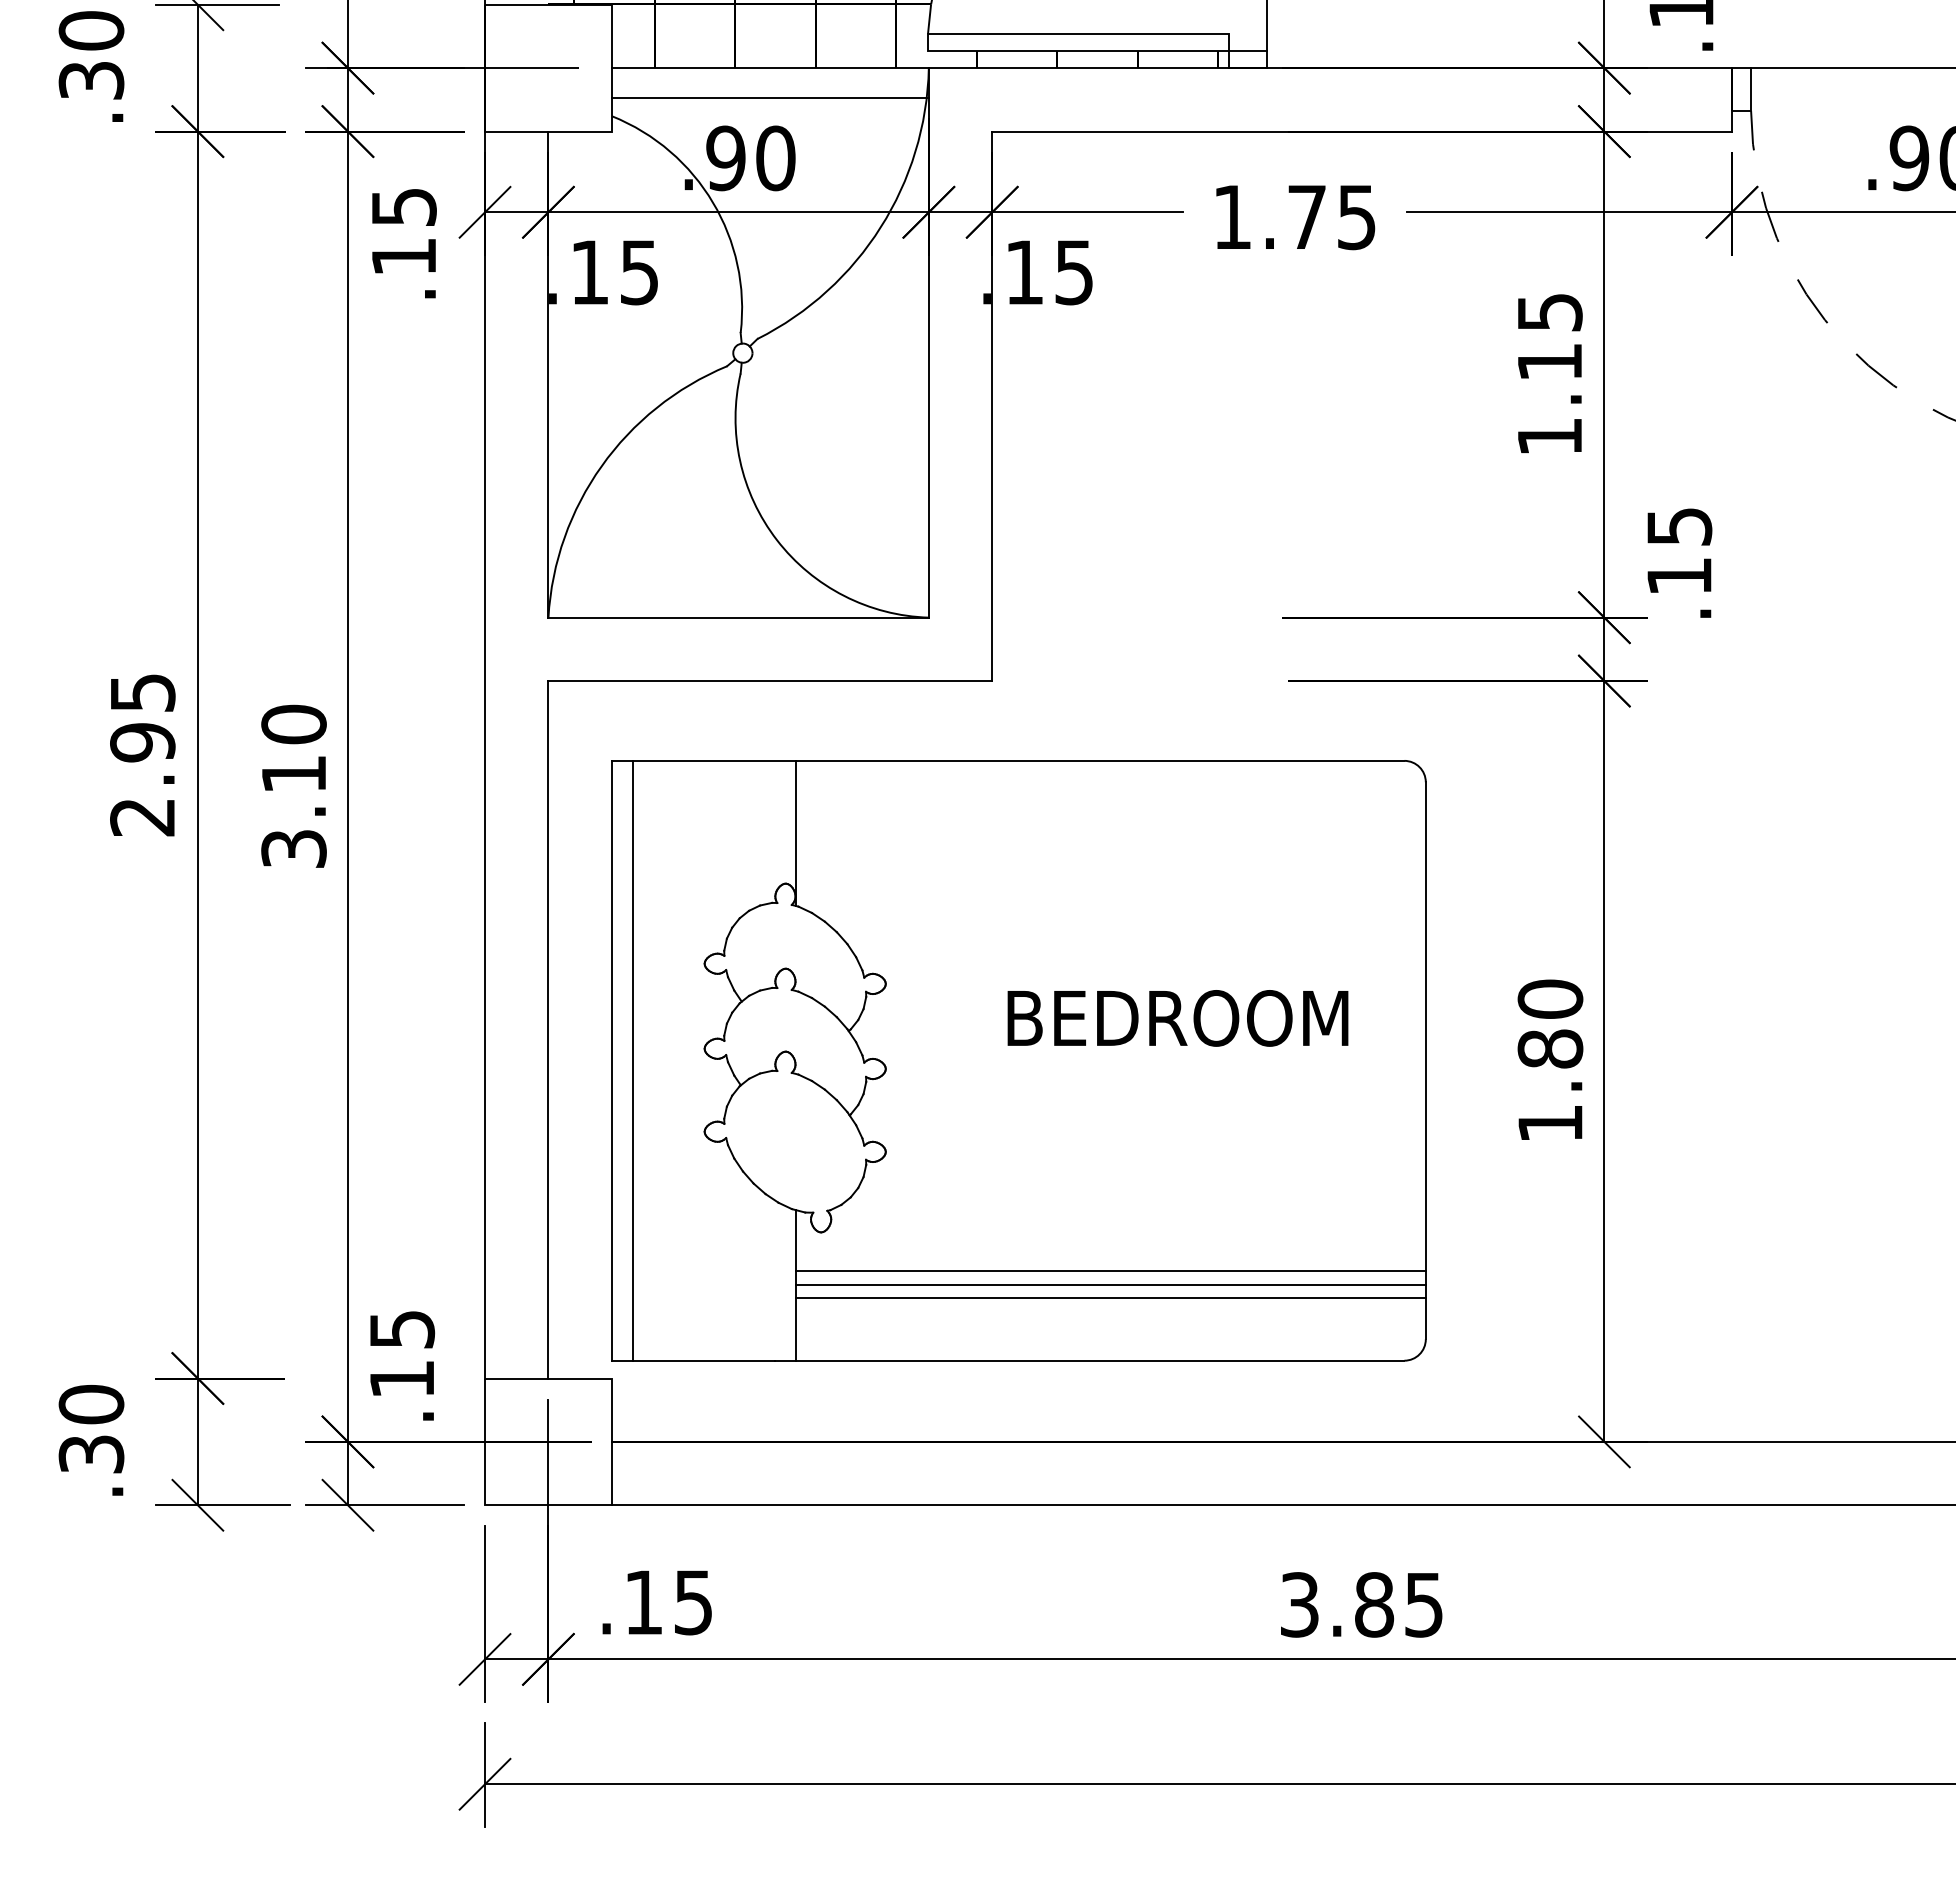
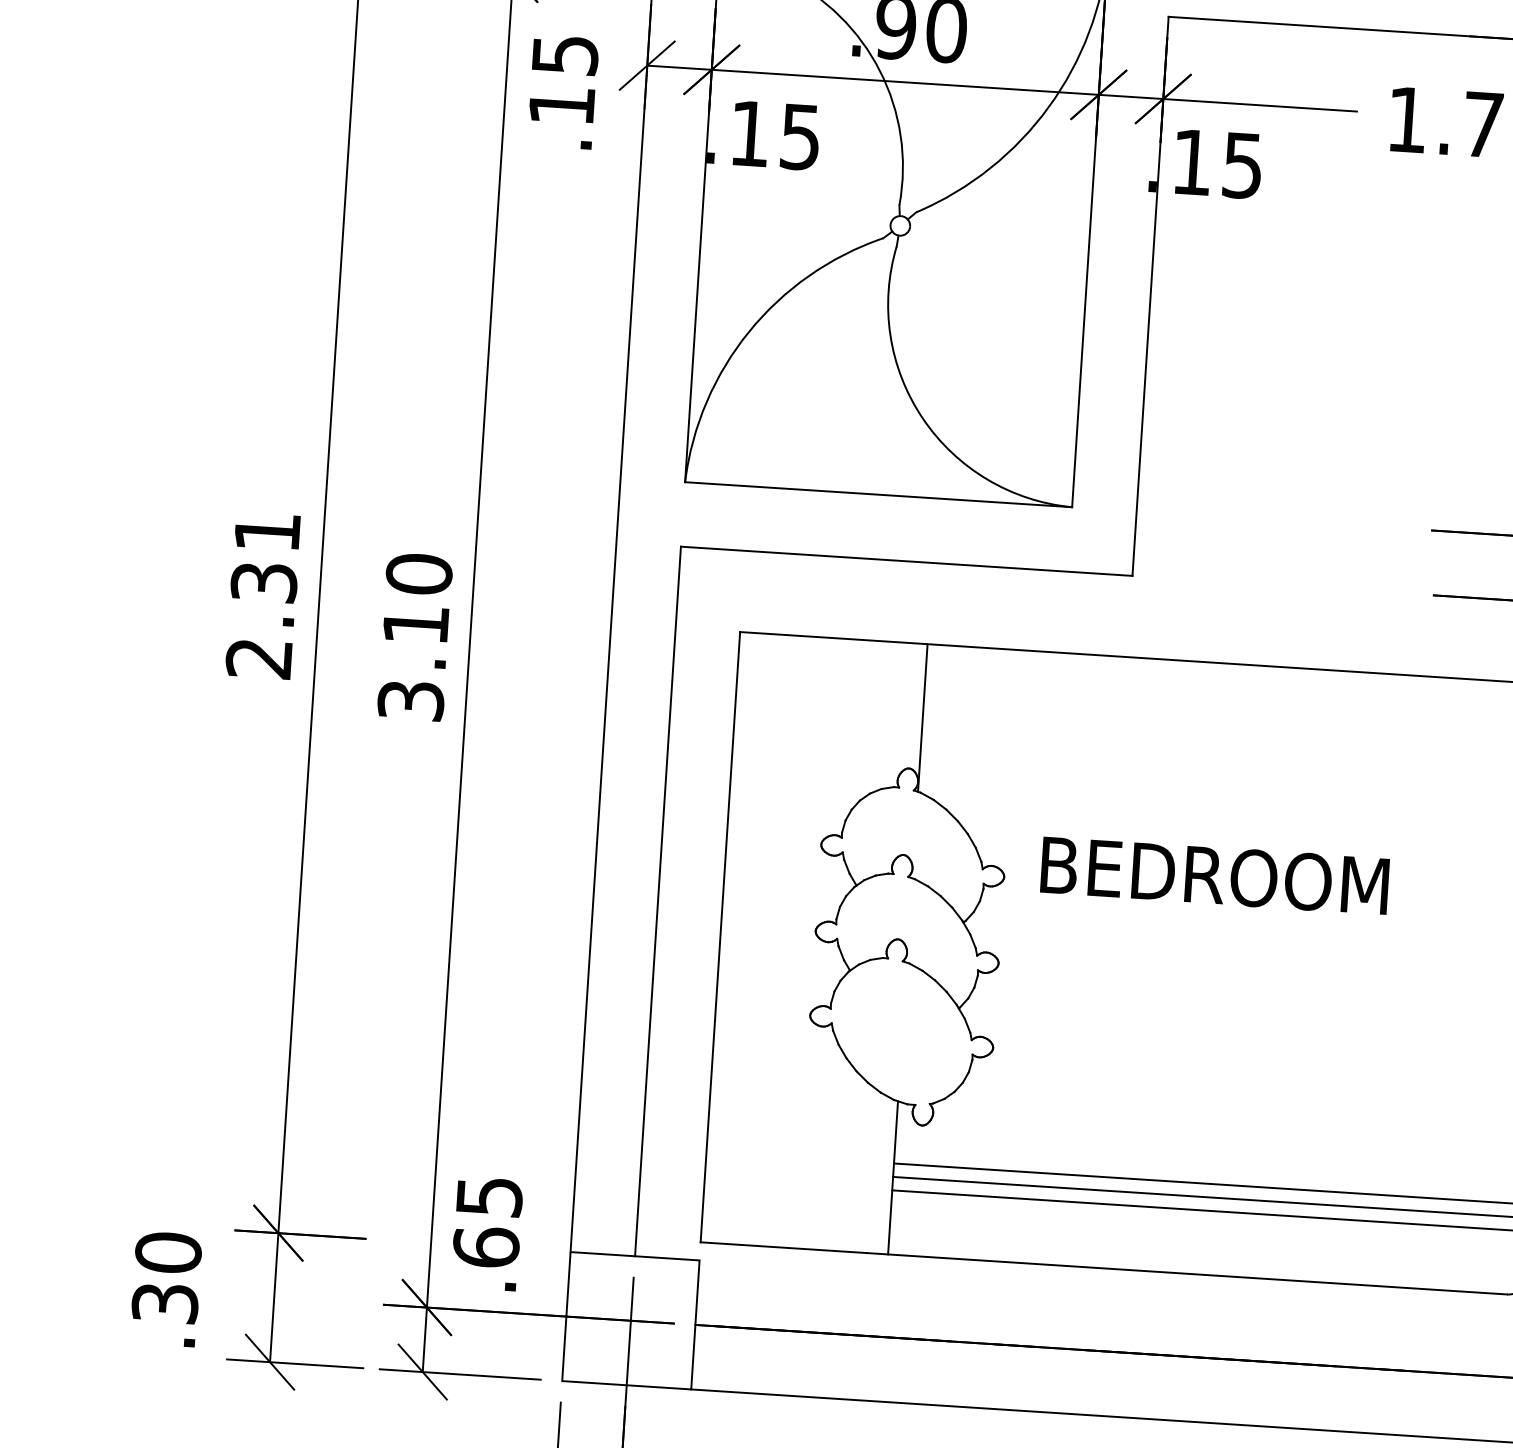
text: (142, 718) -> (265, 558), 2.95 -> 2.31
text: (1177, 1018) -> (1214, 875), moved
line: (633, 1060) -> (742, 938), removed
text: (402, 1378) -> (486, 1246), .15 -> .65

